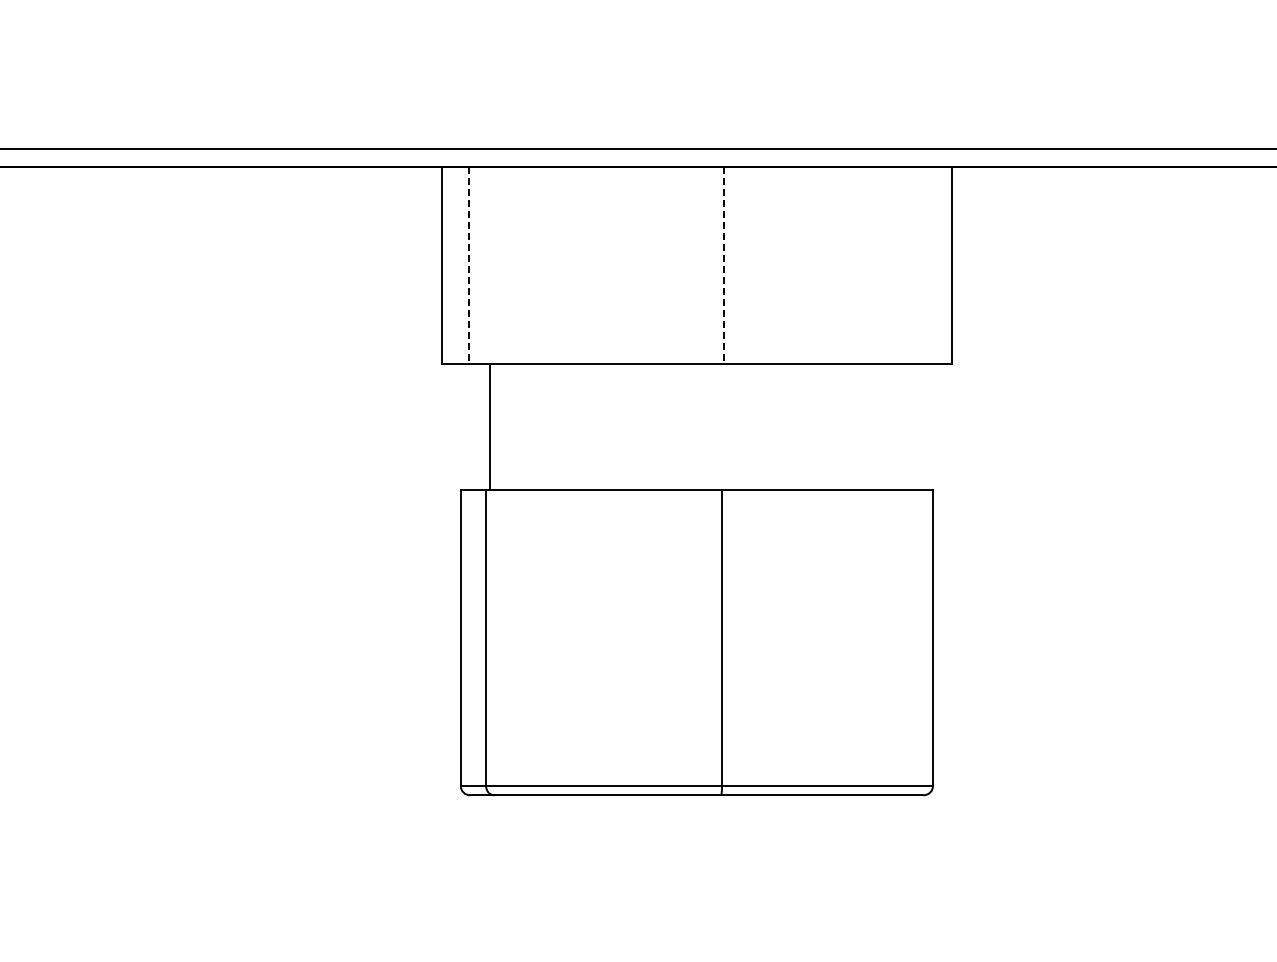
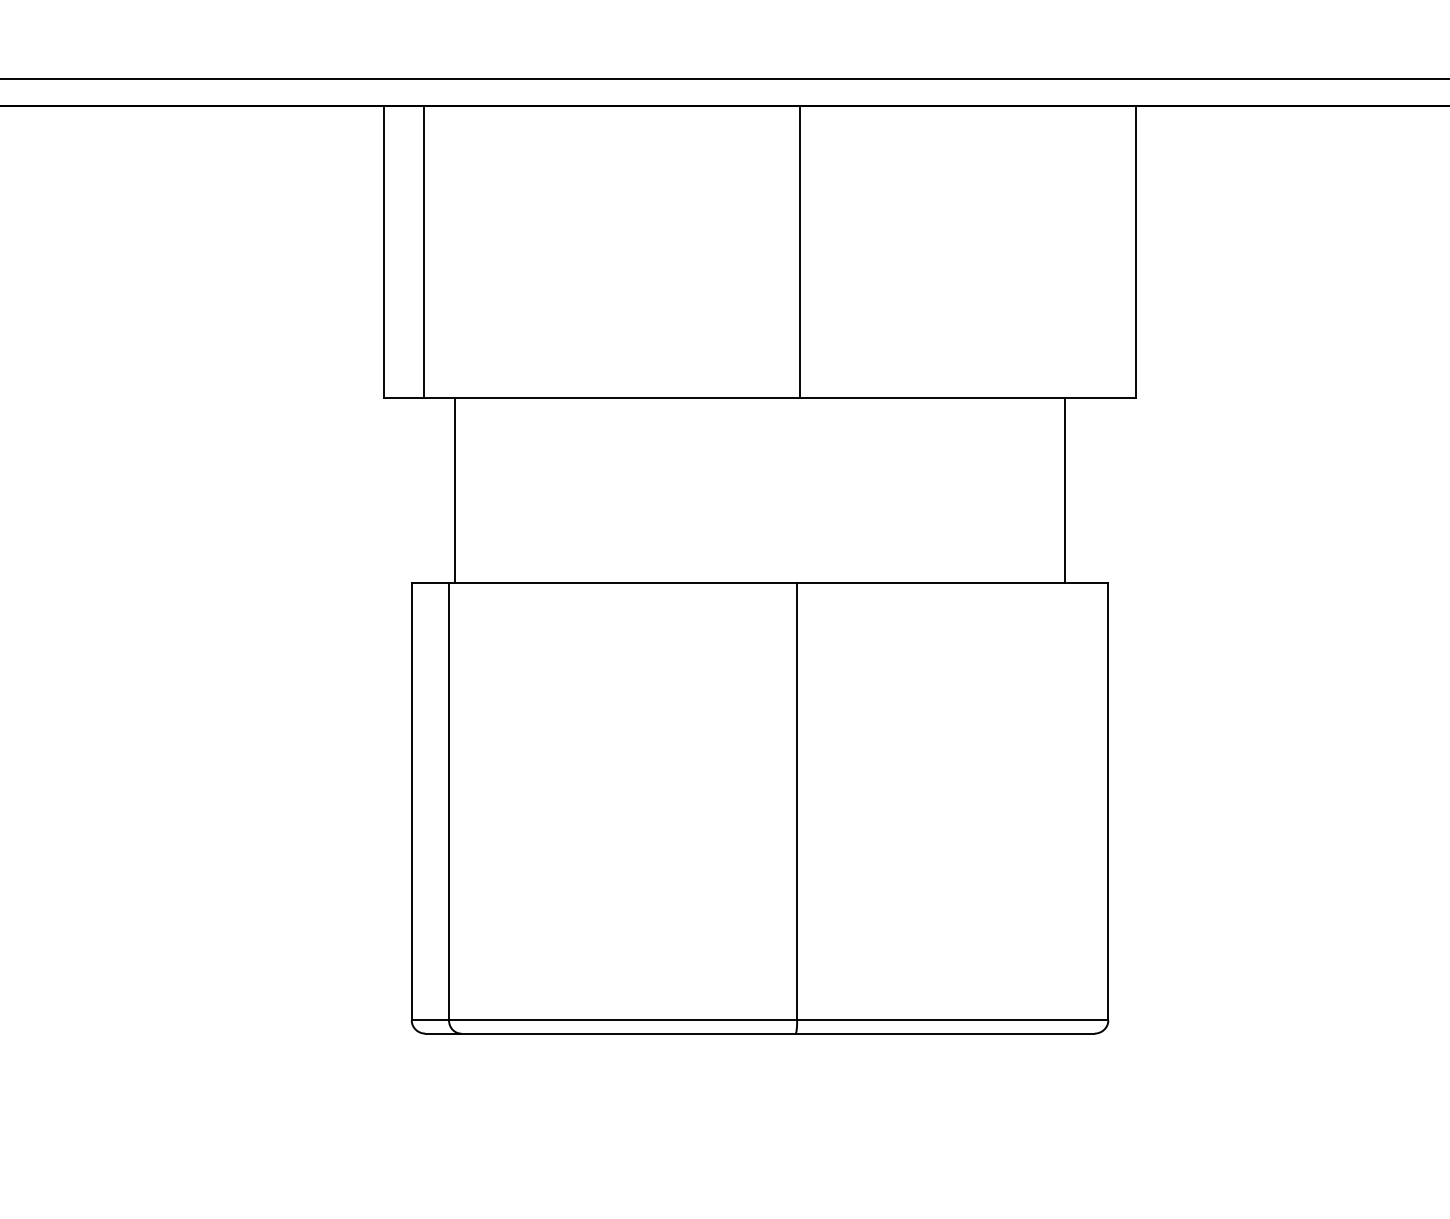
line: (469, 265) -> (424, 251), dashed -> solid
line: (724, 265) -> (800, 251), dashed -> solid
line: (903, 427) -> (1064, 490), added

